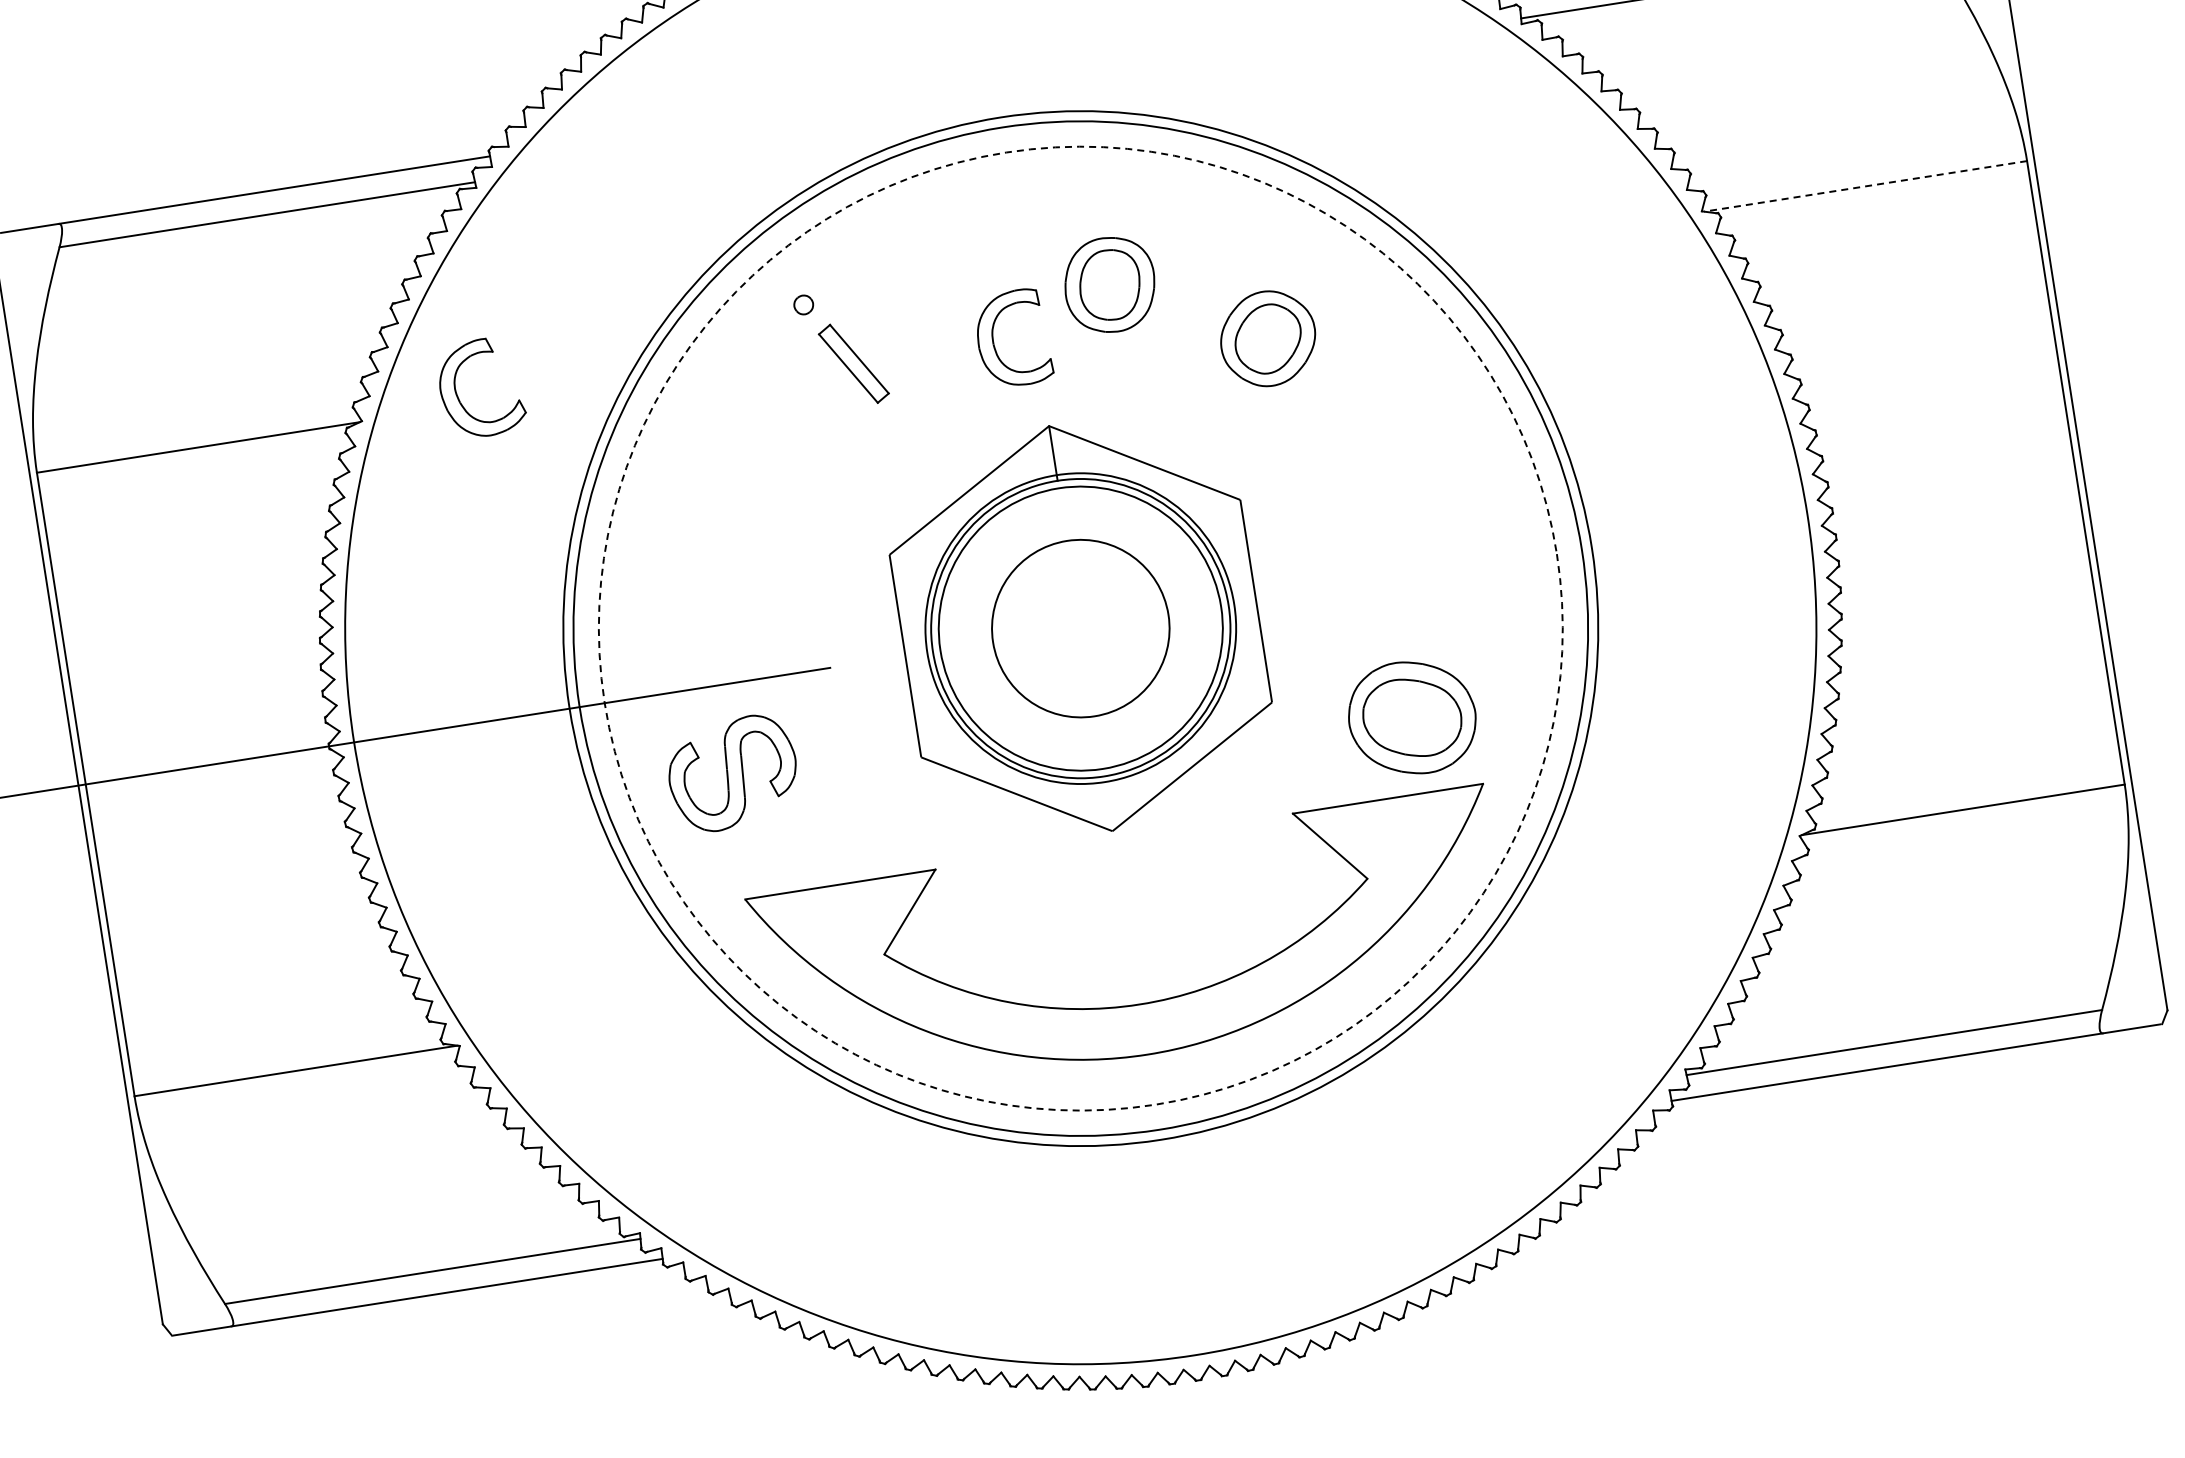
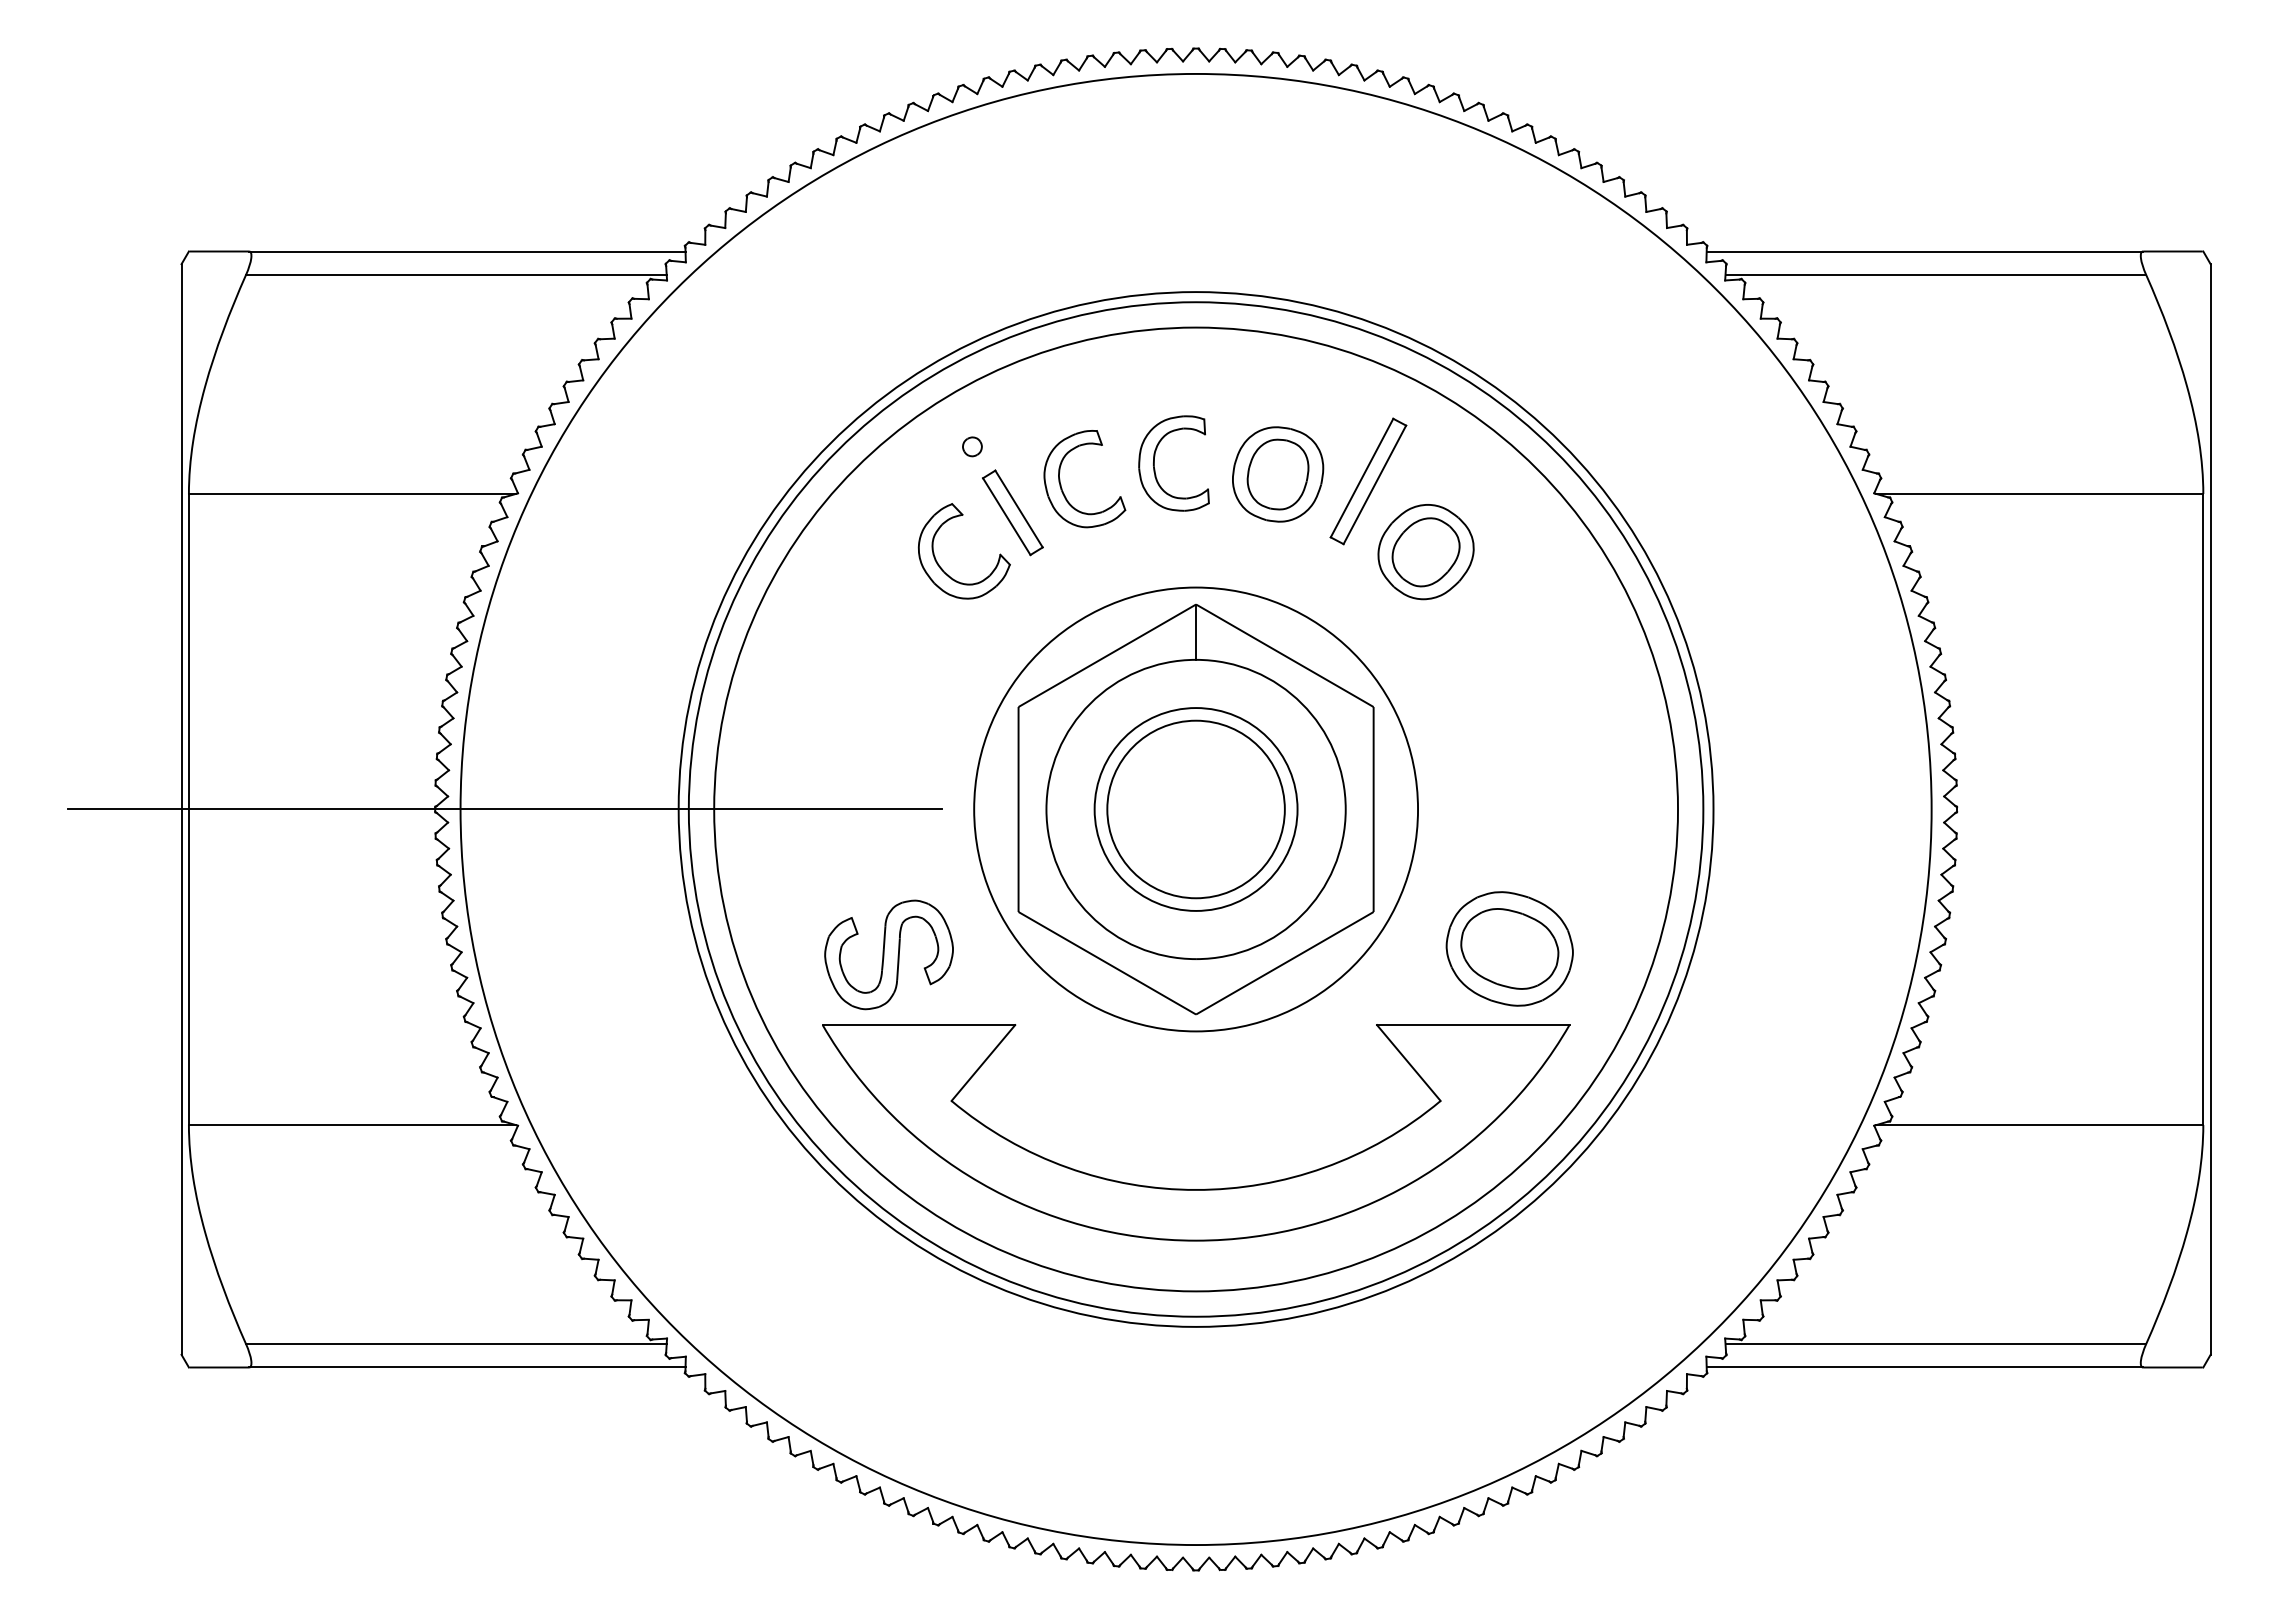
line: (1865, 185) -> (2039, 493), dashed -> solid
part: (1200, 277) -> (1368, 481), added
part: (995, 347) -> (1155, 469), moved
part: (458, 397) -> (1061, 484), moved
part: (794, 430) -> (943, 569), added
circle: (1080, 628) -> (1195, 809), size x0.71
circle: (1081, 628) -> (1196, 809), dashed -> solid
circle: (1081, 628) -> (1196, 809), size x1.43
part: (732, 773) -> (888, 954), moved

